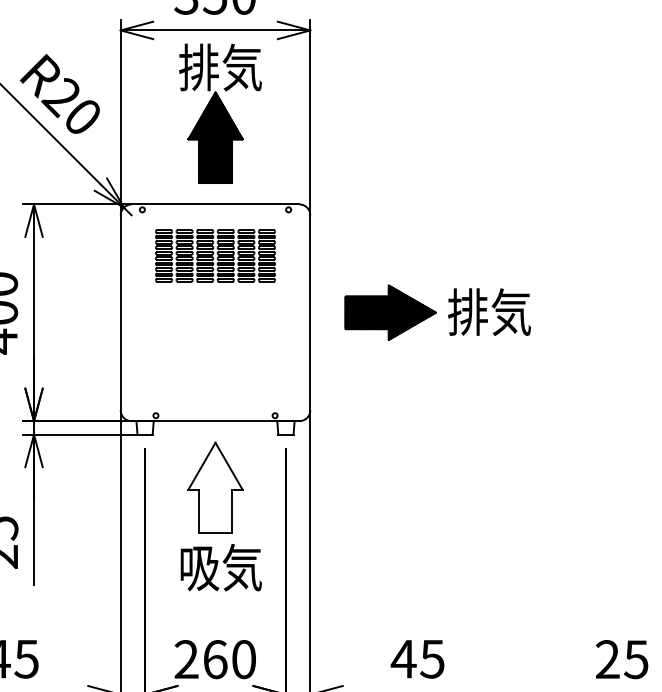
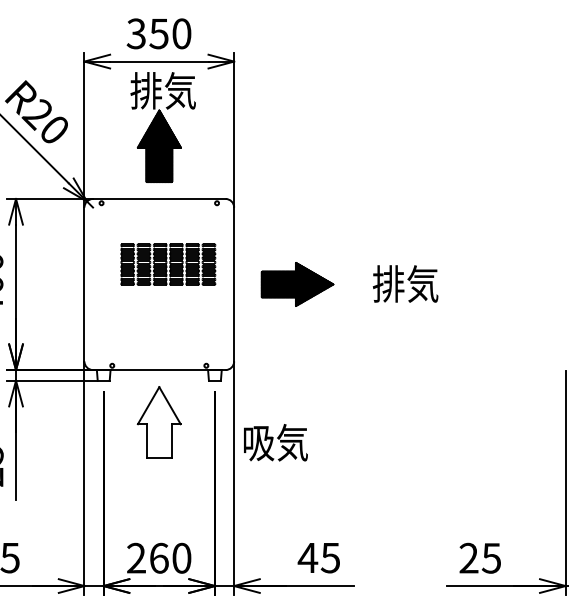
part: (215, 255) -> (168, 264), moved
text: (489, 311) -> (405, 283), moved
text: (220, 567) -> (275, 442), moved

